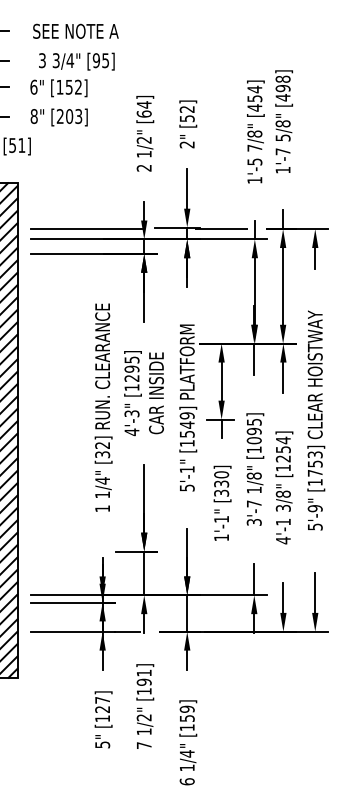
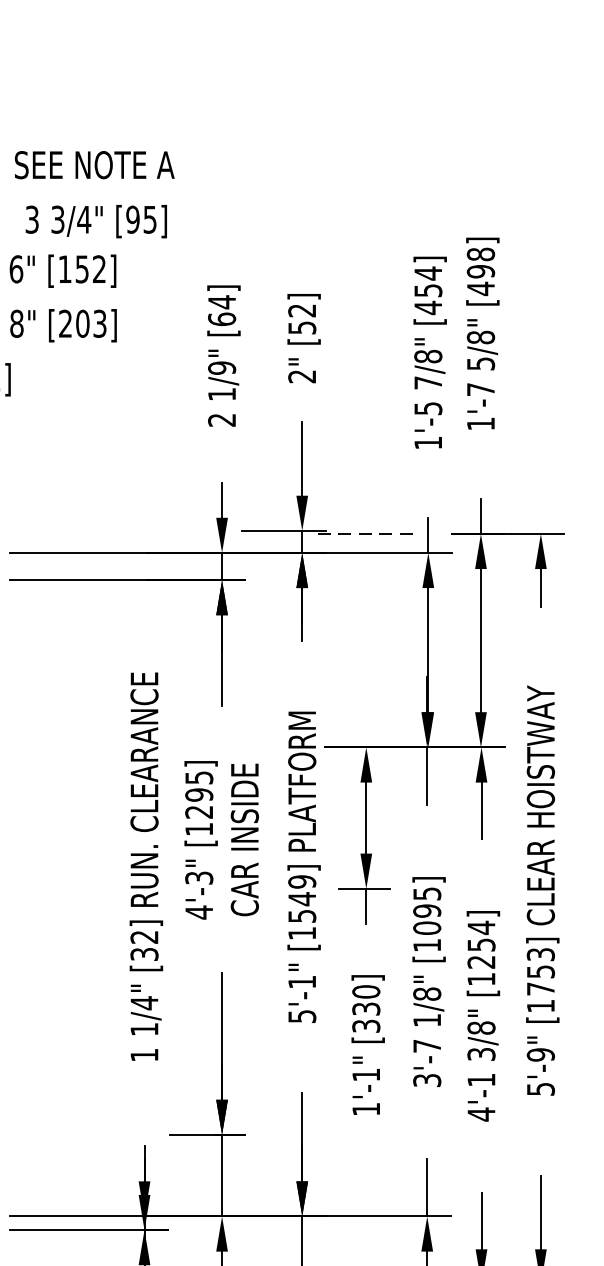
text: (143, 139) -> (220, 366), 1/2" -> 1/9"
line: (85, 229) -> (112, 534), removed
line: (222, 229) -> (367, 534), solid -> dashed

